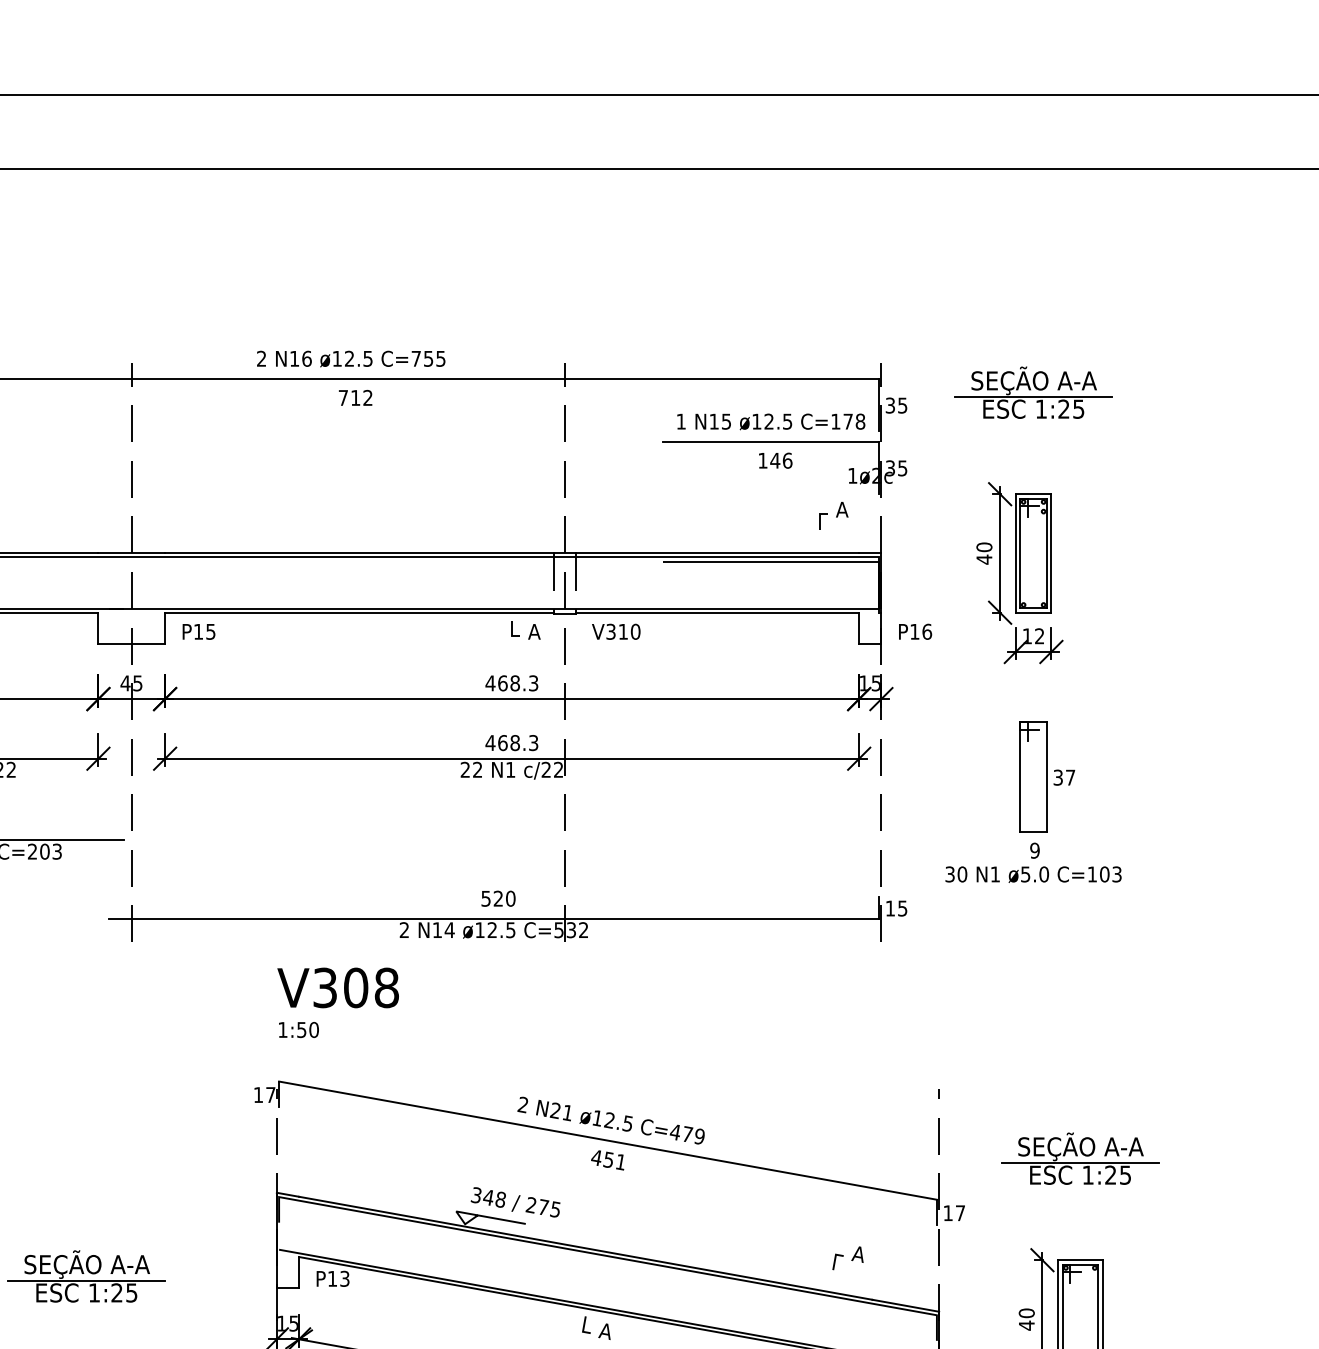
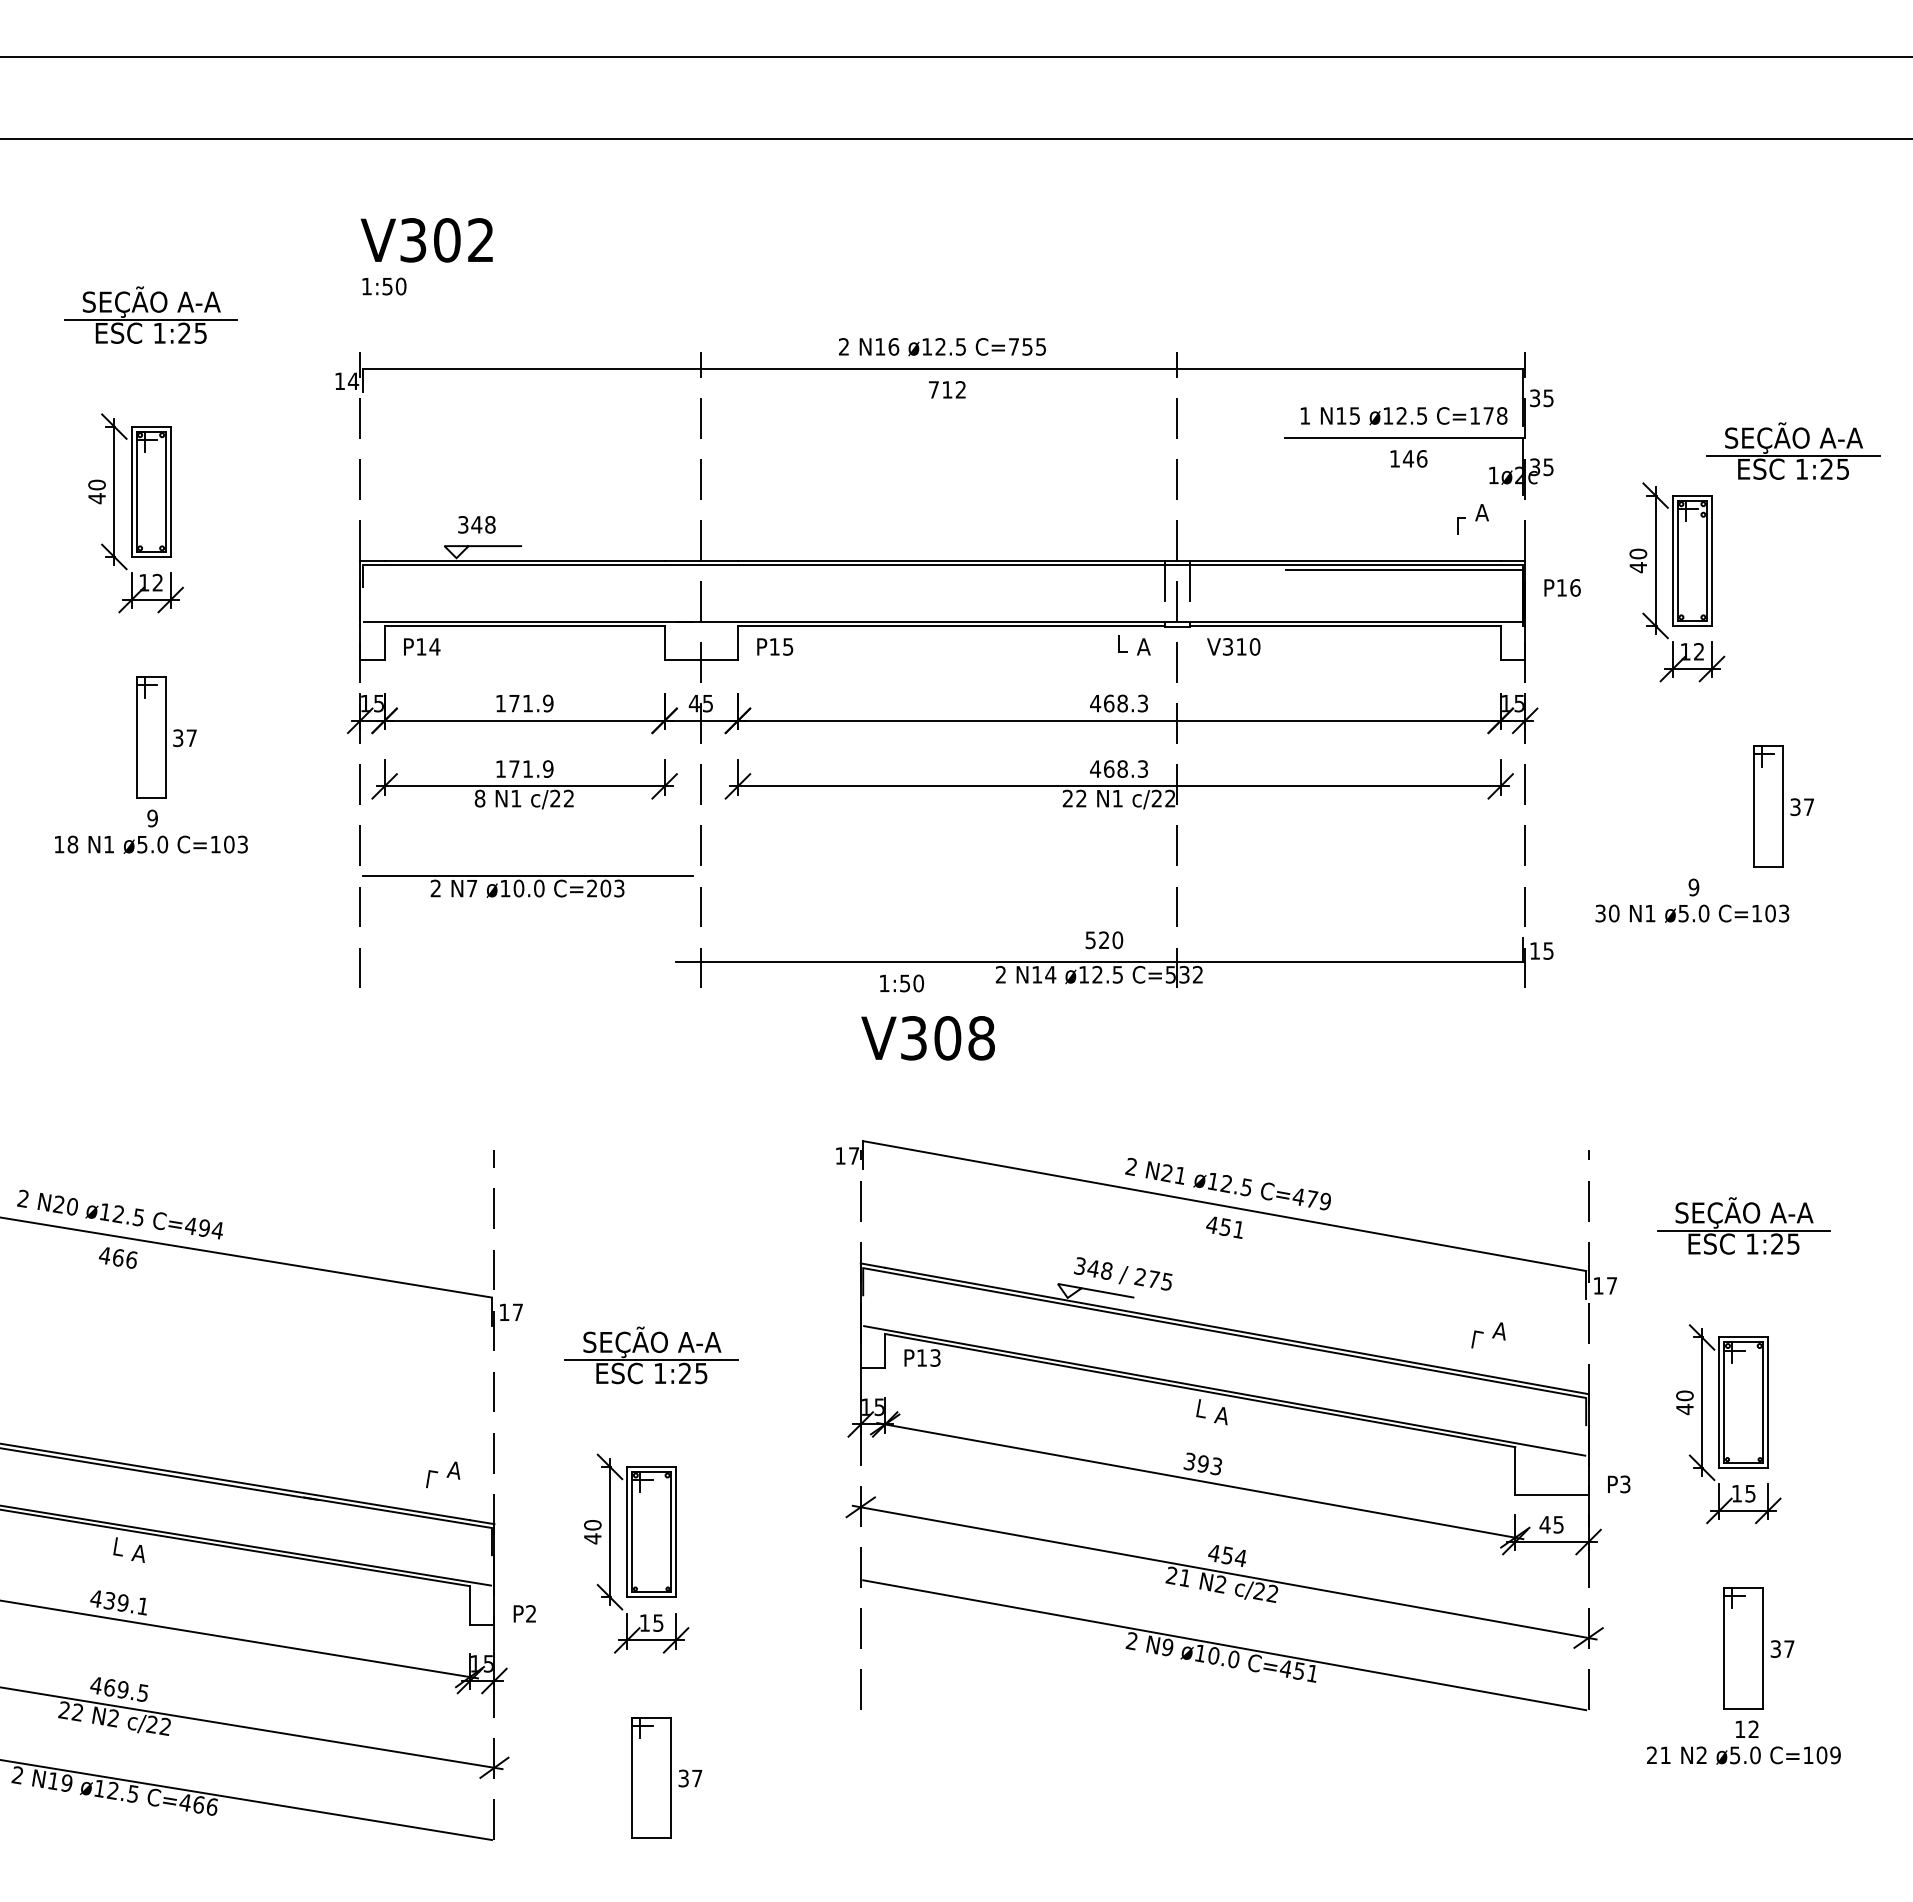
part: (1033, 392) -> (1793, 450), moved
text: (915, 631) -> (1562, 587), moved
part: (1047, 777) -> (1783, 806), moved
text: (298, 1030) -> (901, 983), moved

